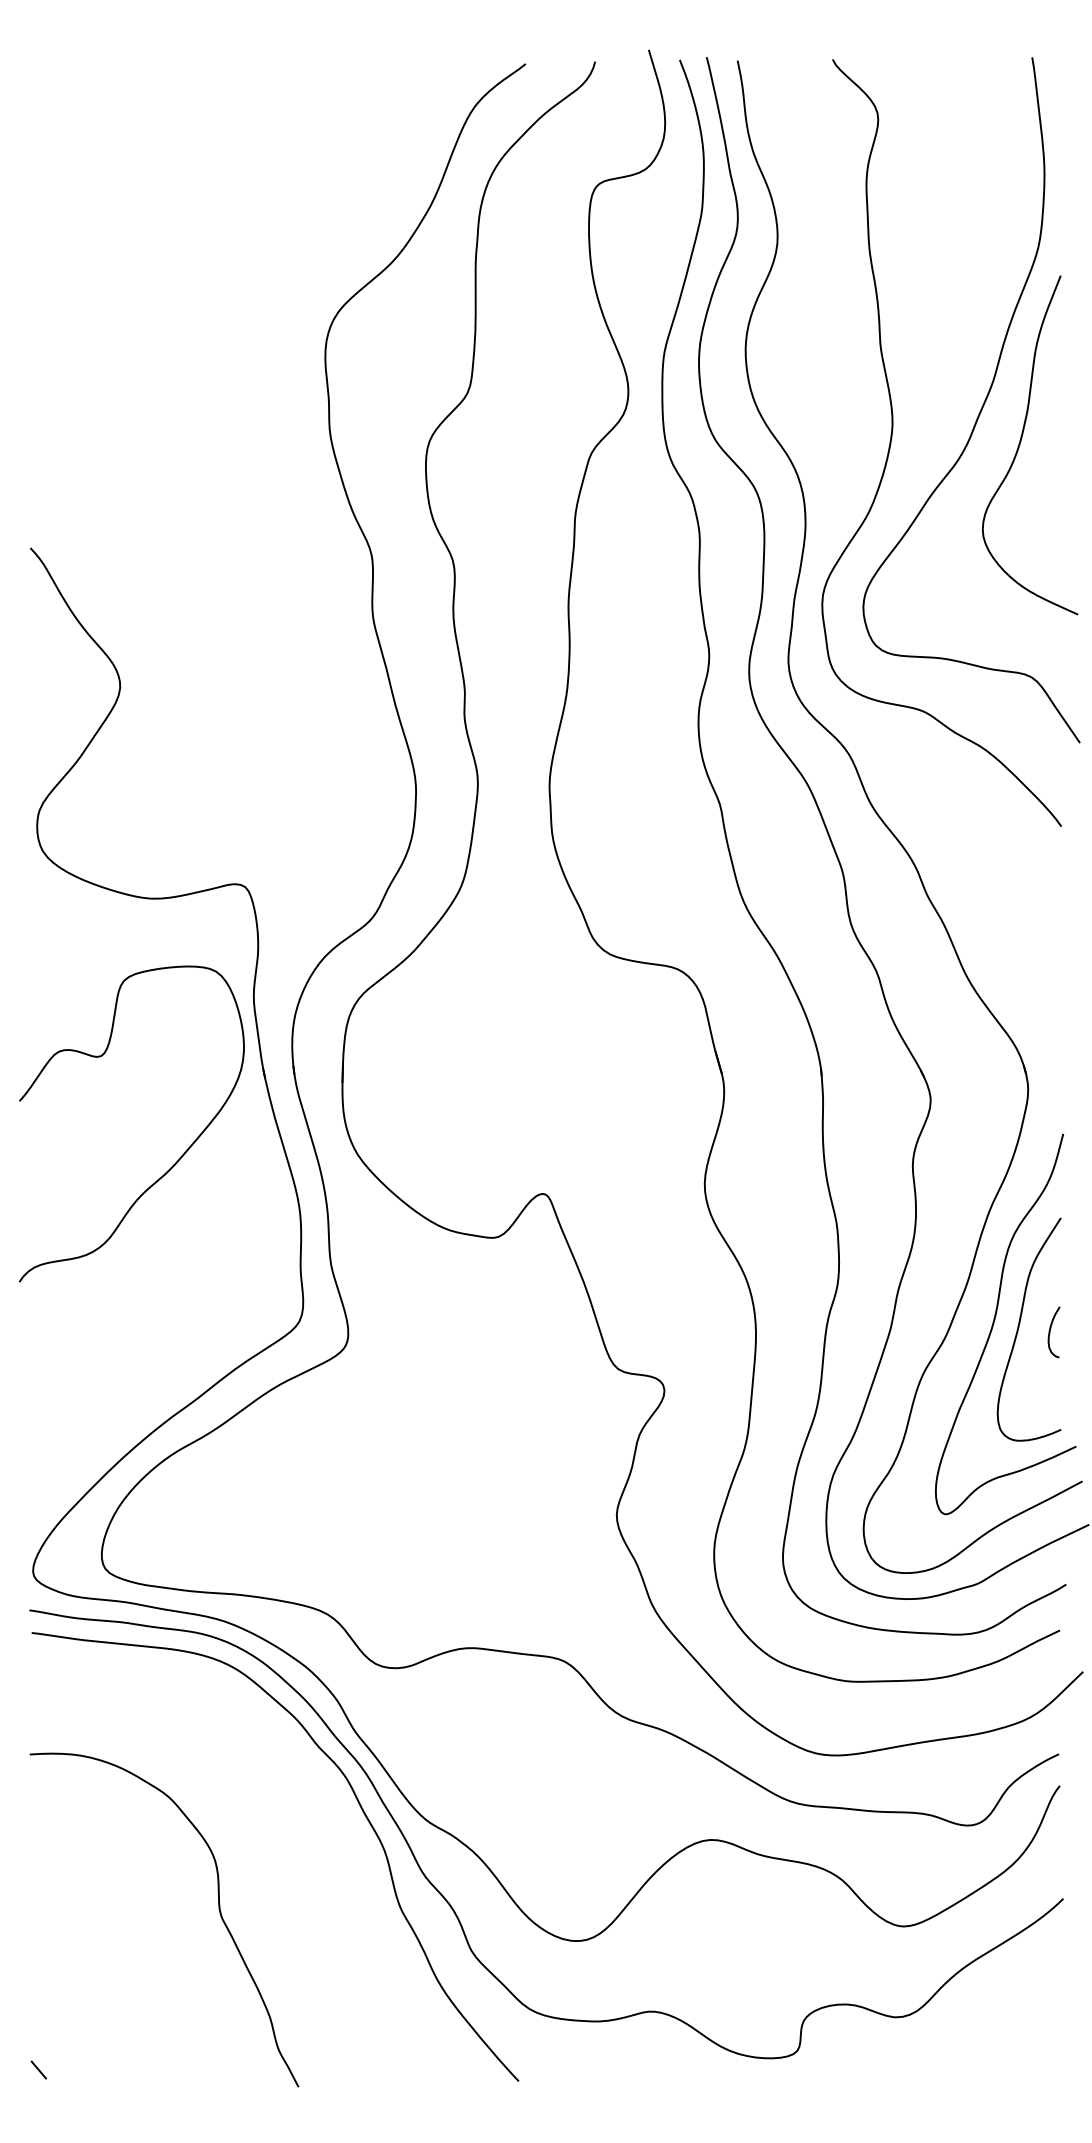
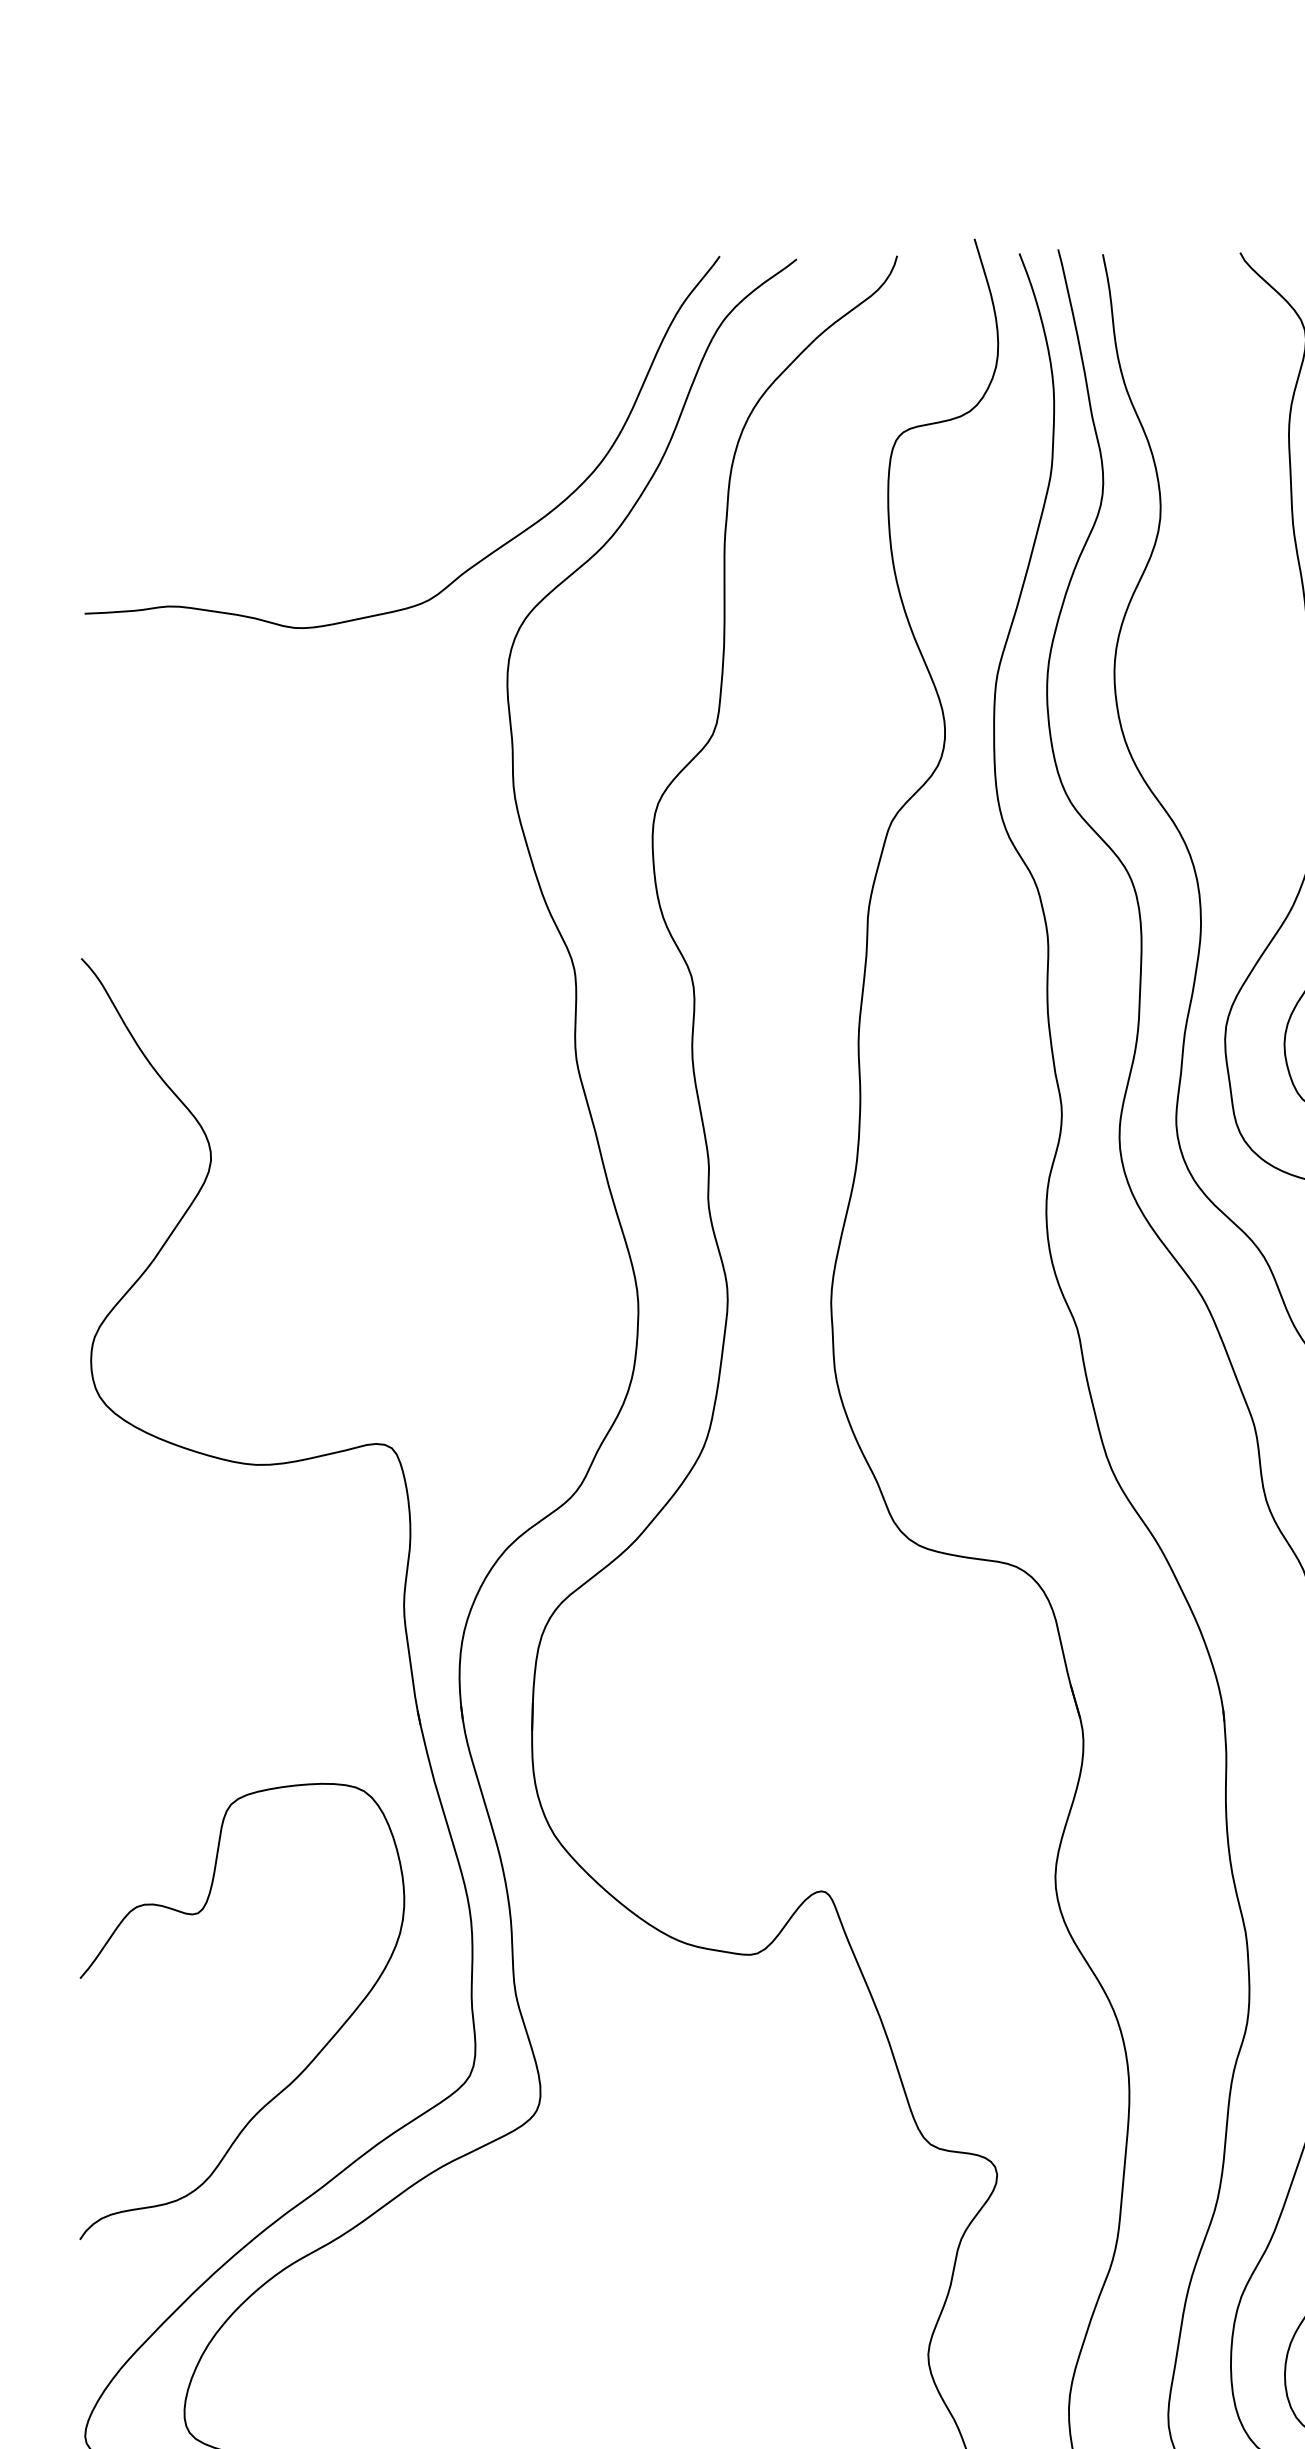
curve: (312, 267) -> (488, 553), added
curve: (173, 1164) -> (302, 2069), moved

